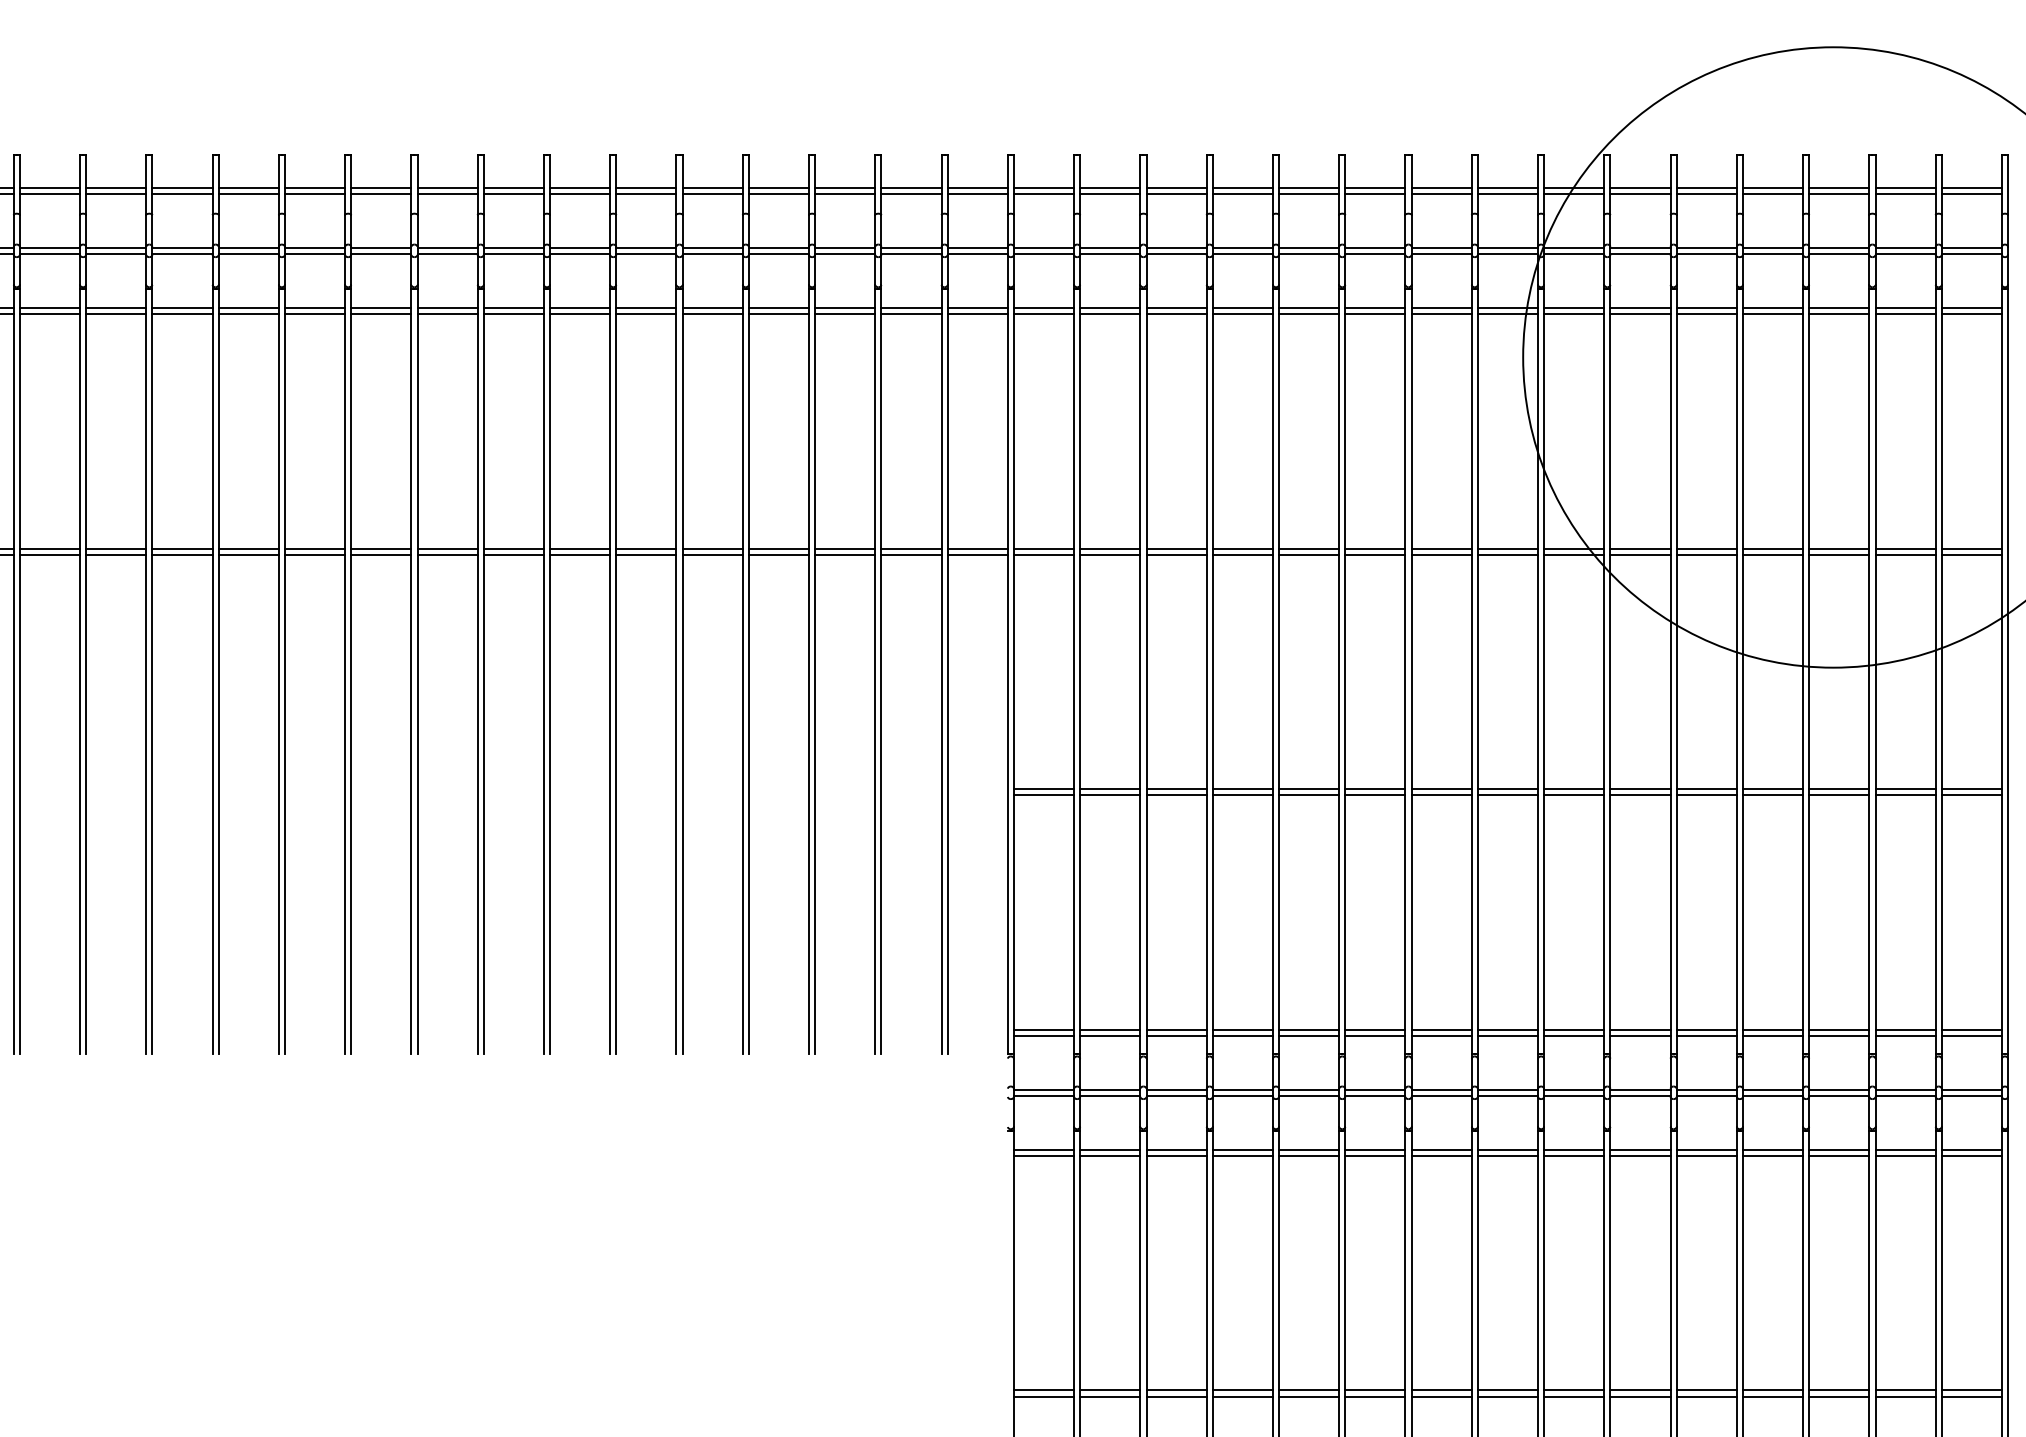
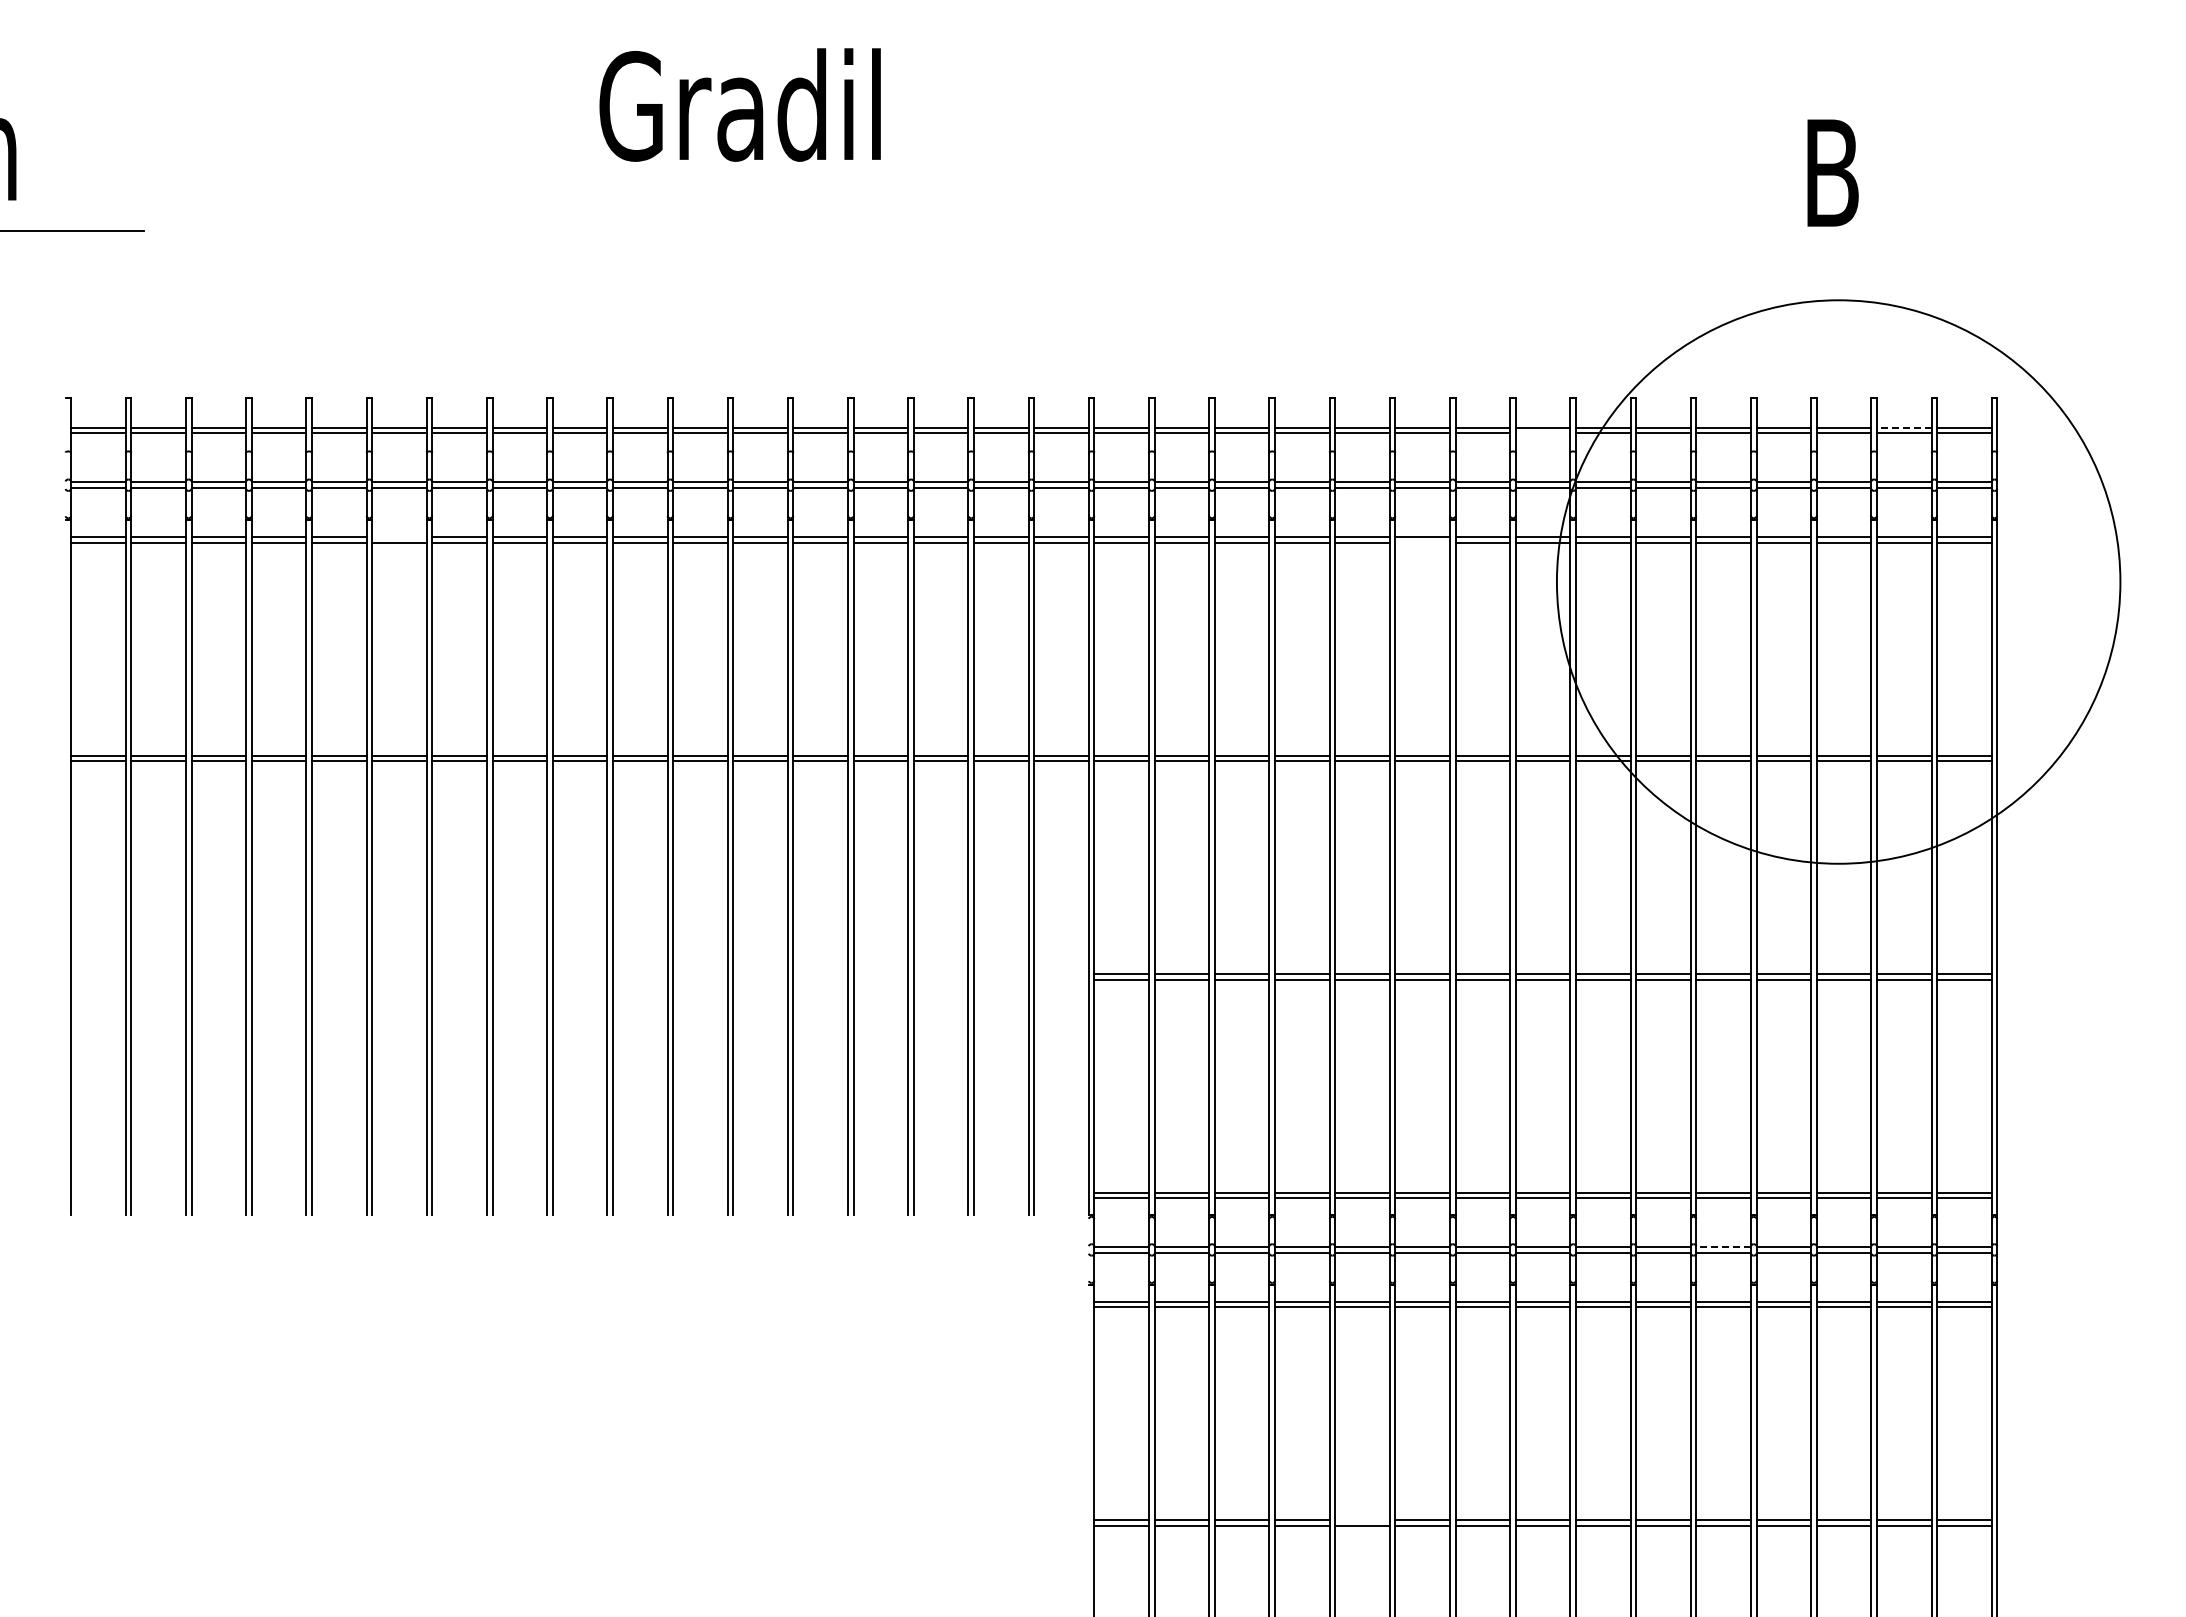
line: (1904, 187) -> (1903, 427), solid -> dashed
line: (1507, 193) -> (1542, 433), removed
line: (248, 308) -> (399, 537), removed
line: (1375, 313) -> (1422, 542), removed
line: (1706, 1090) -> (1723, 1247), solid -> dashed
line: (1309, 1390) -> (1362, 1520), removed

